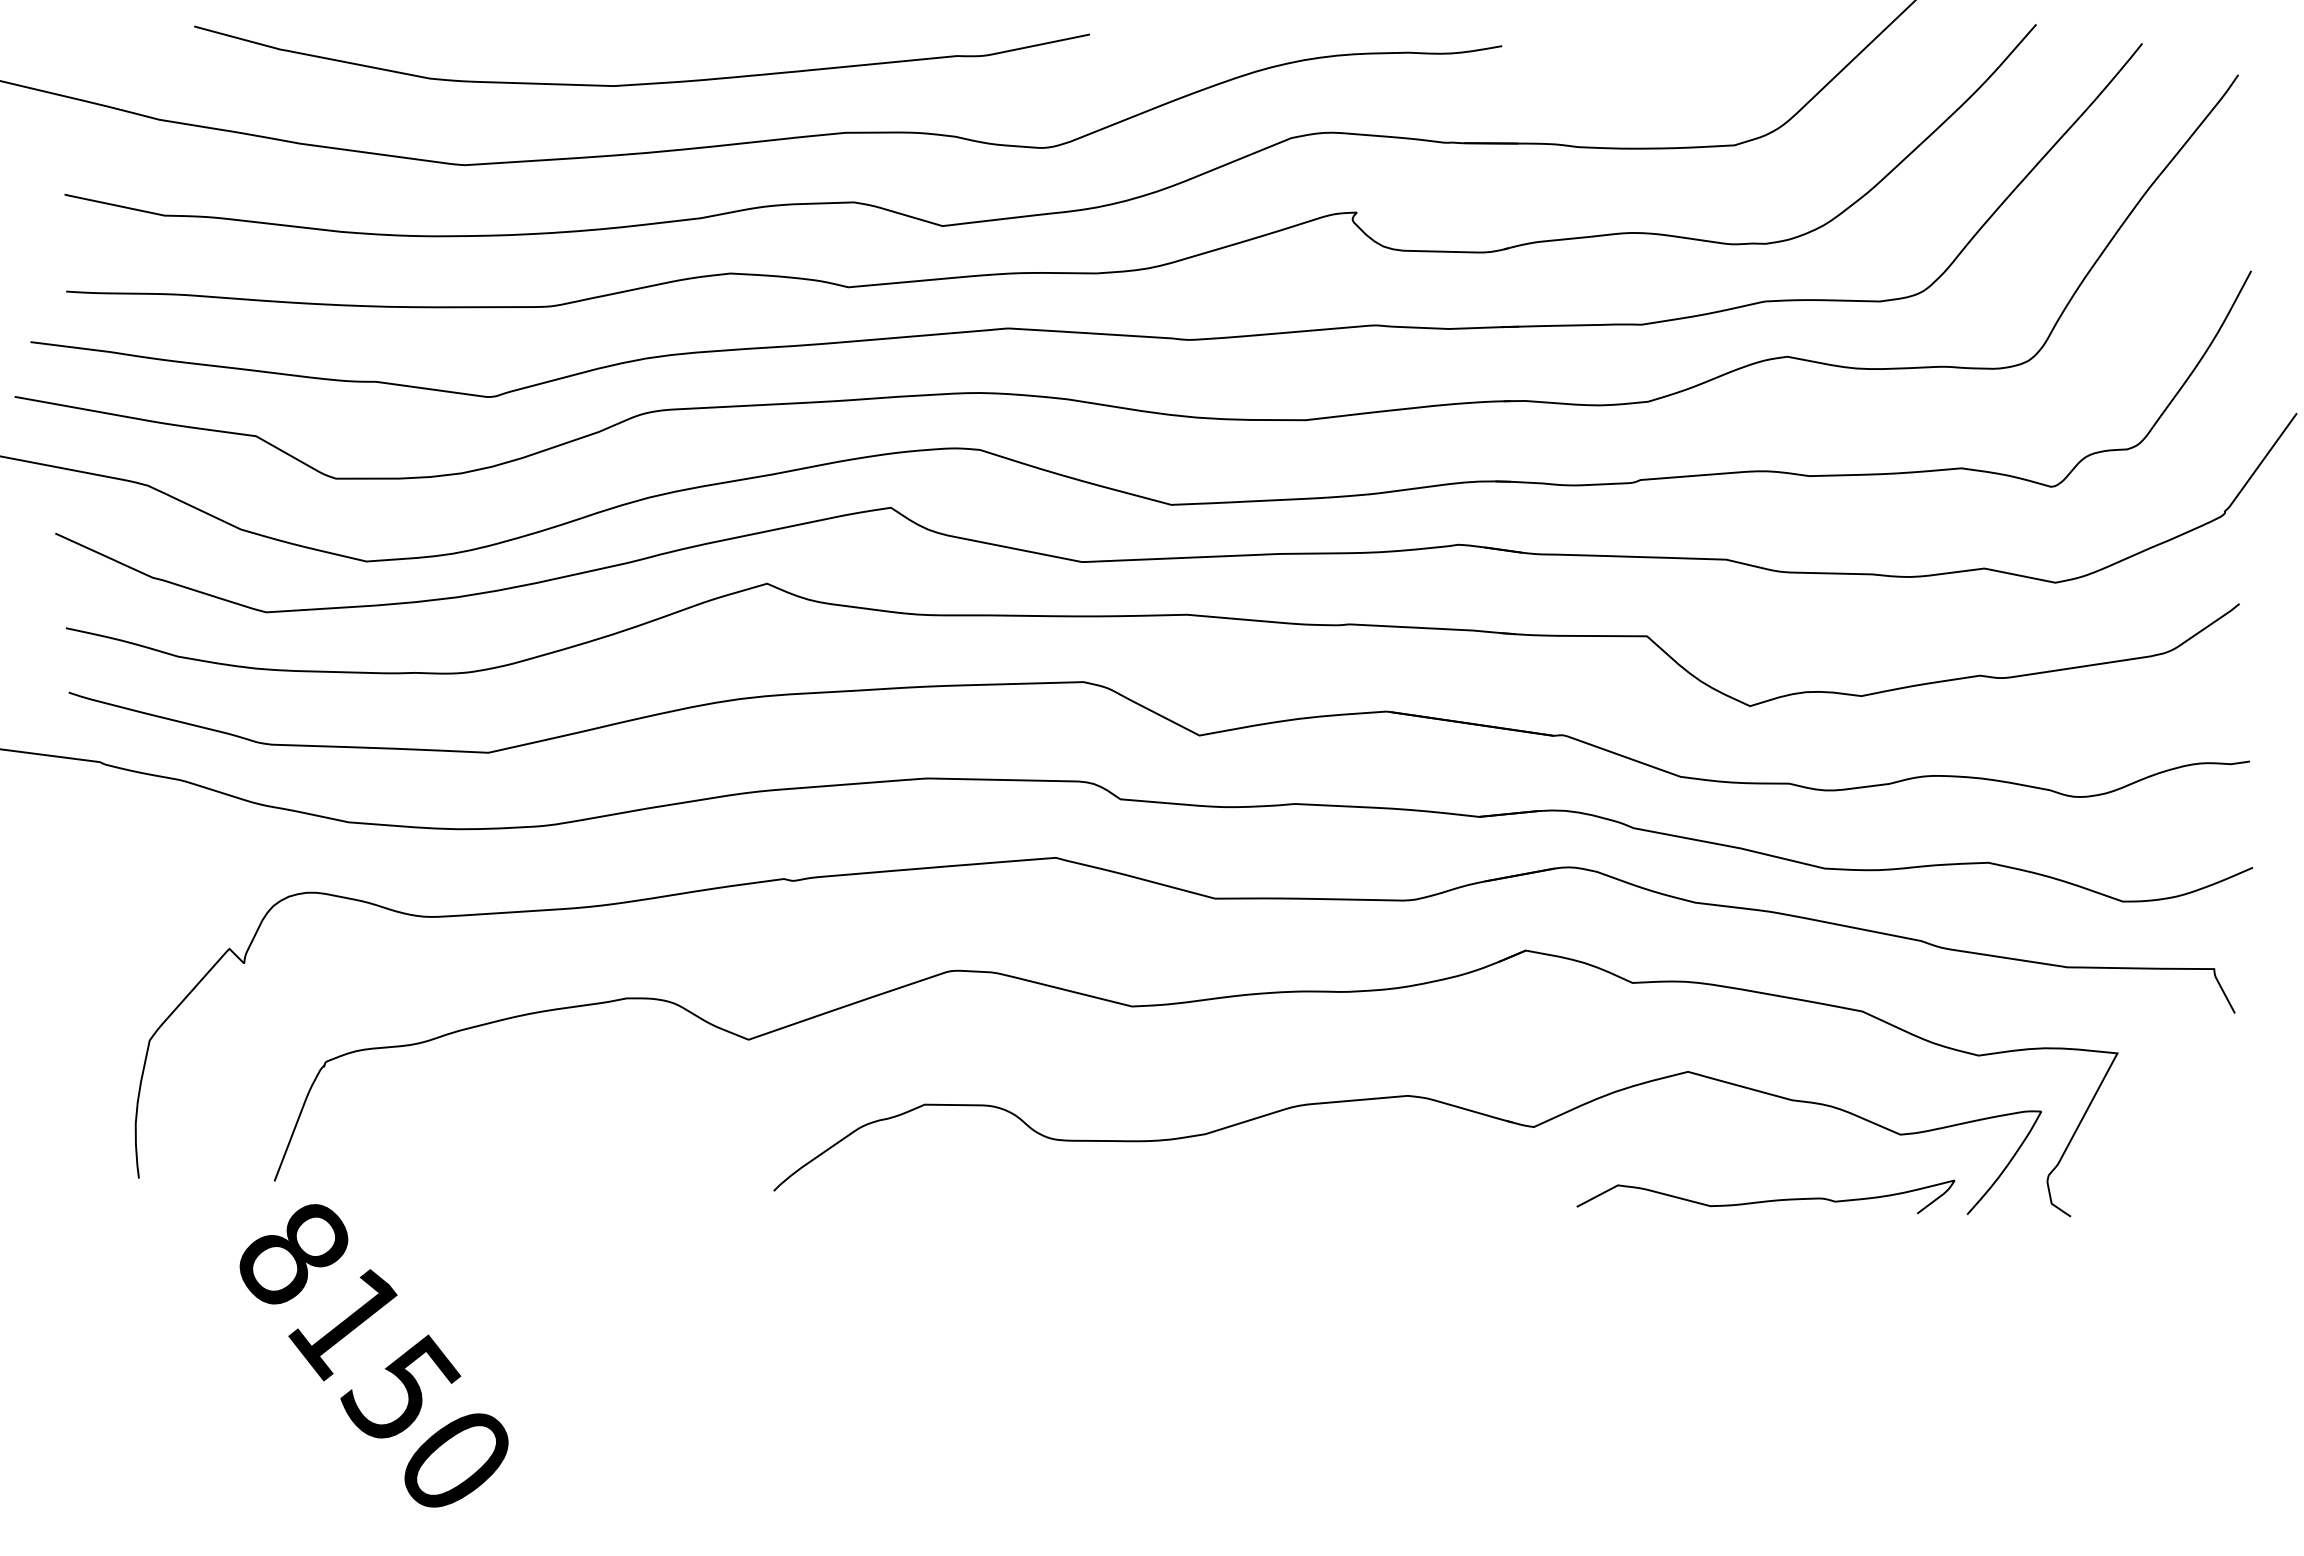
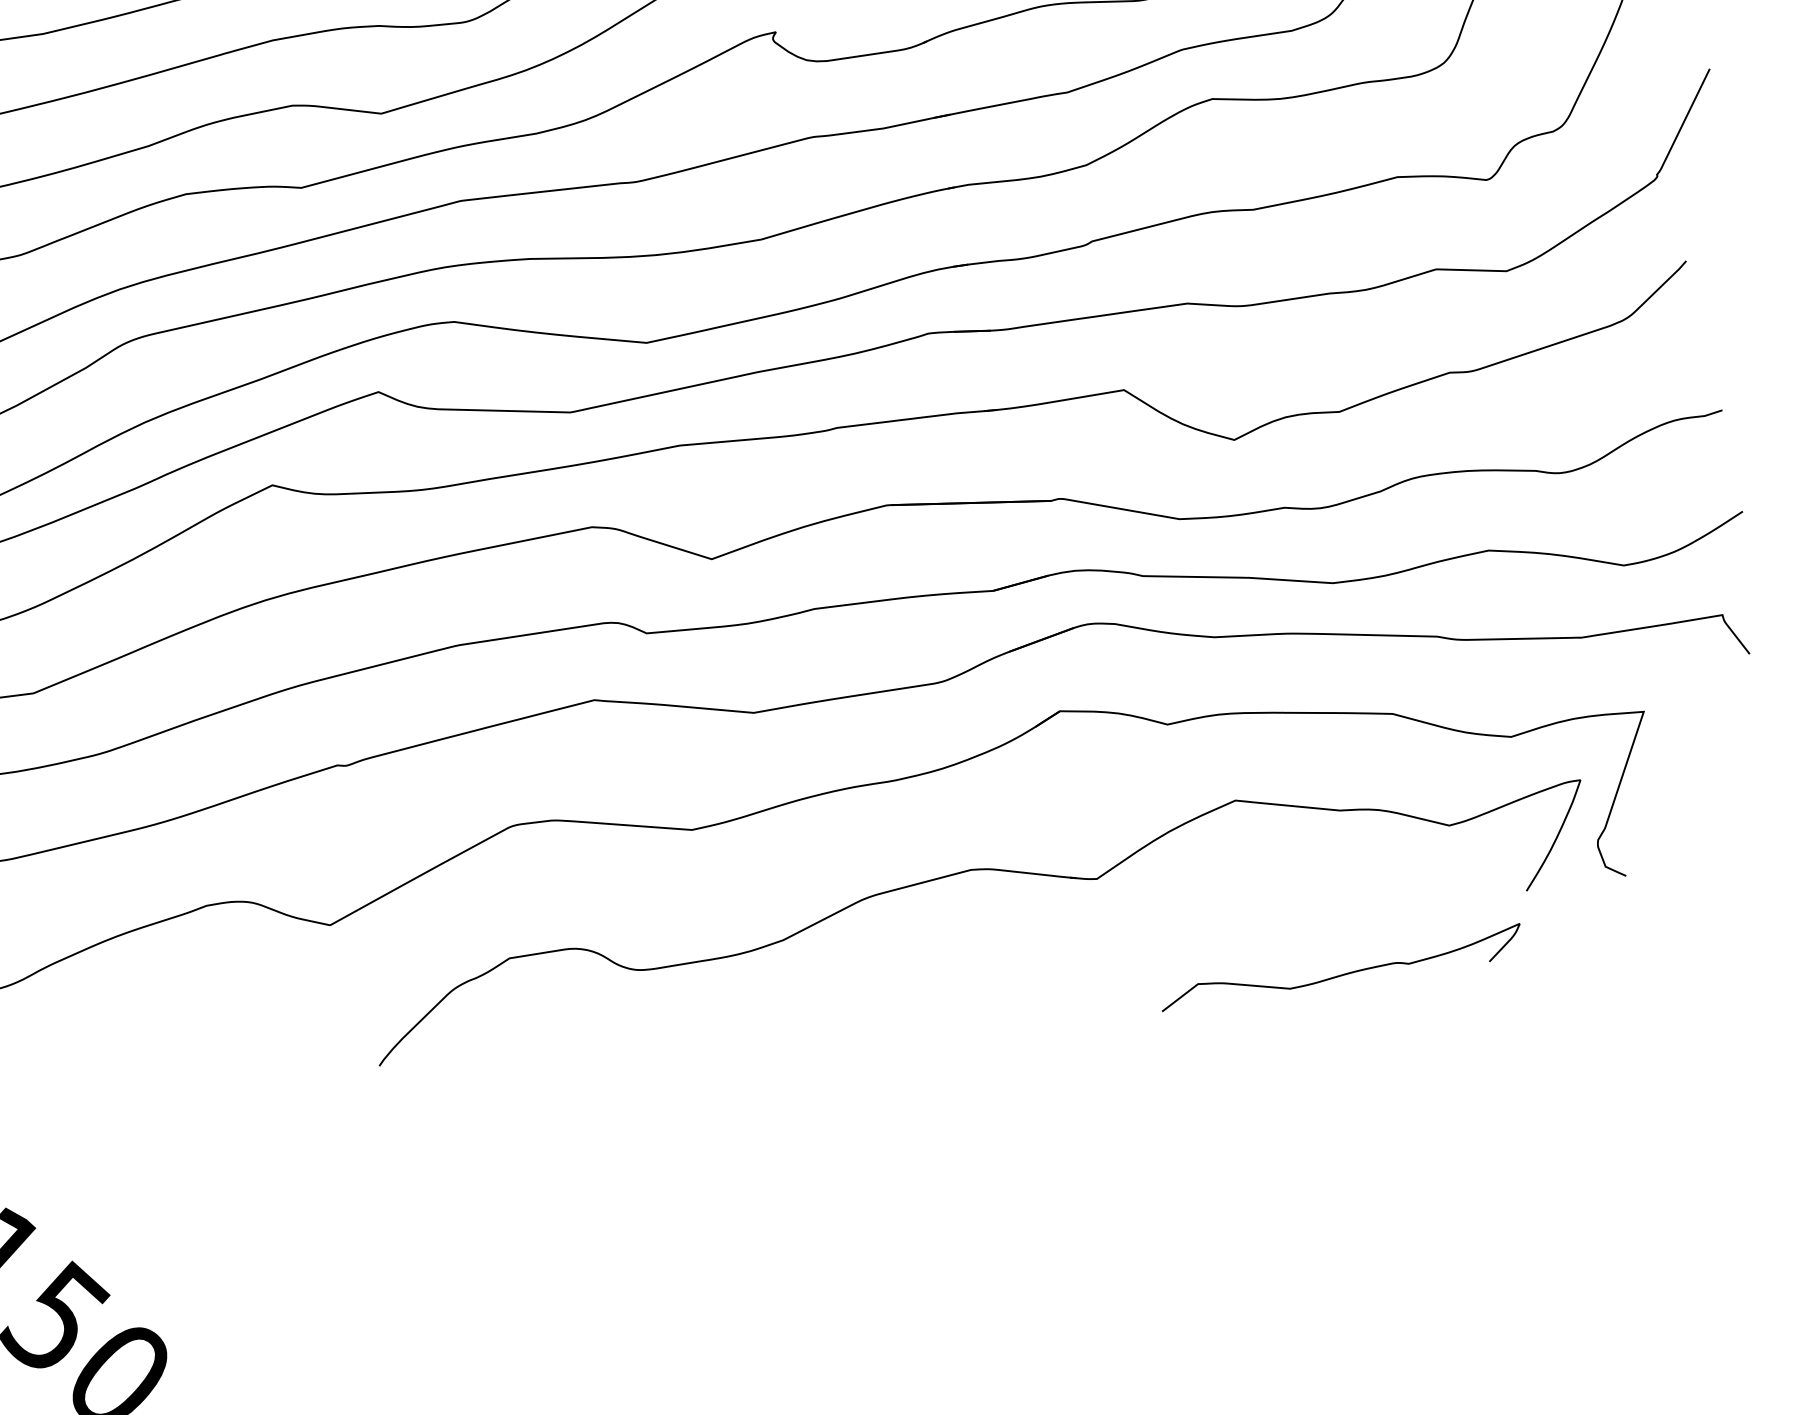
curve: (1765, 1200) -> (1341, 974), moved

